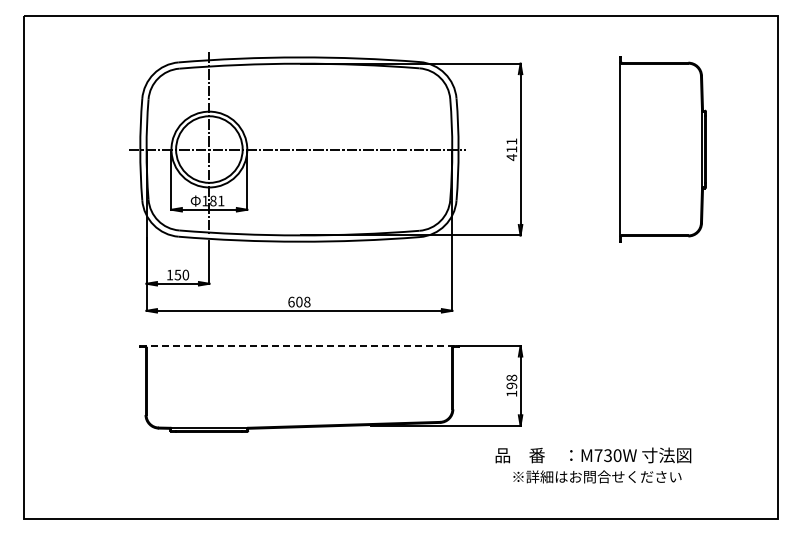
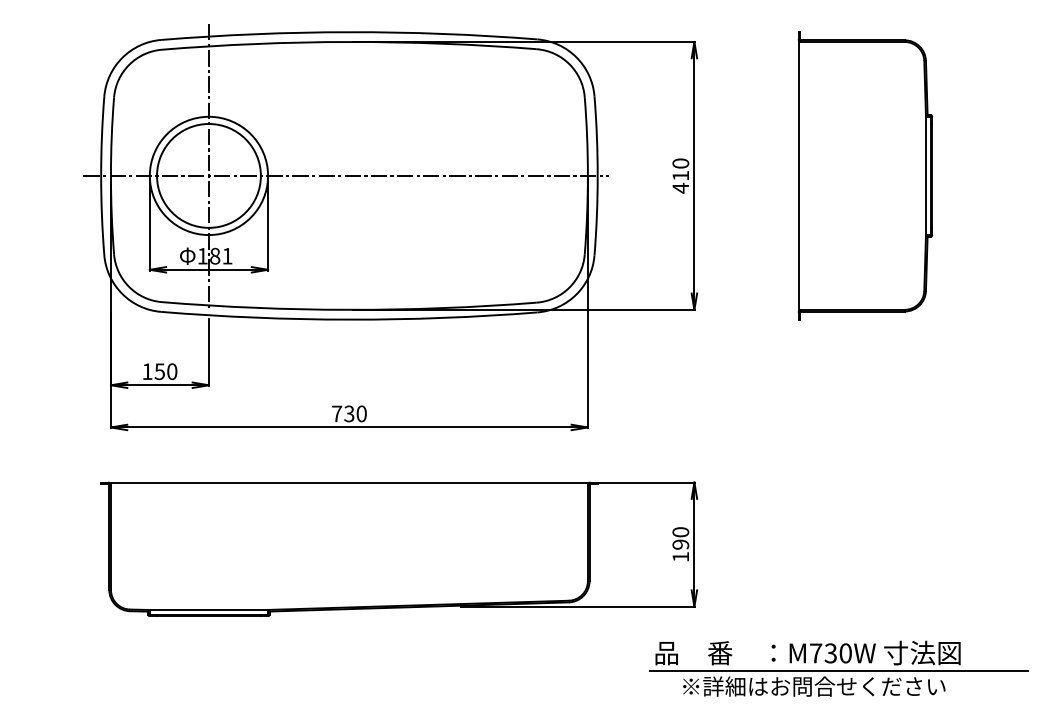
text: (511, 141) -> (680, 163), 411 -> 410
part: (662, 149) -> (864, 175), moved
text: (299, 301) -> (349, 412), 608 -> 730
line: (299, 346) -> (349, 483), dashed -> solid
text: (511, 377) -> (680, 531), 198 -> 190
line: (613, 466) -> (839, 670), added

